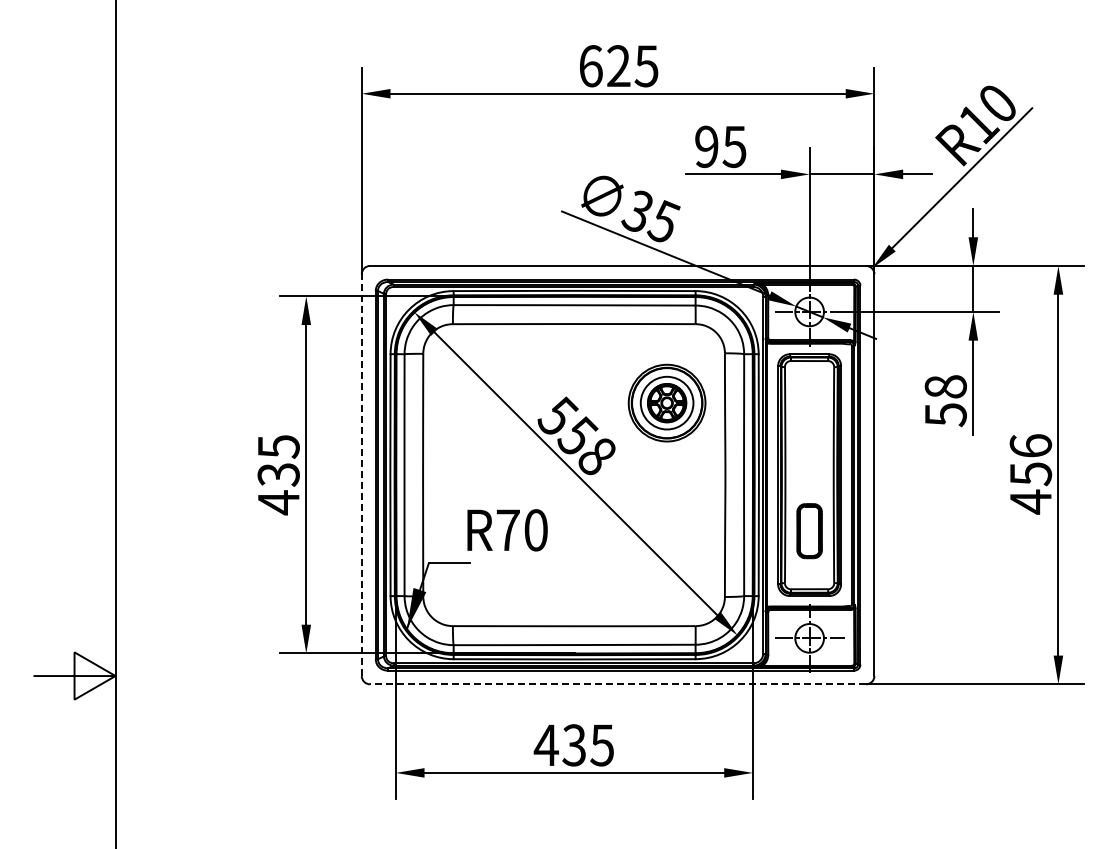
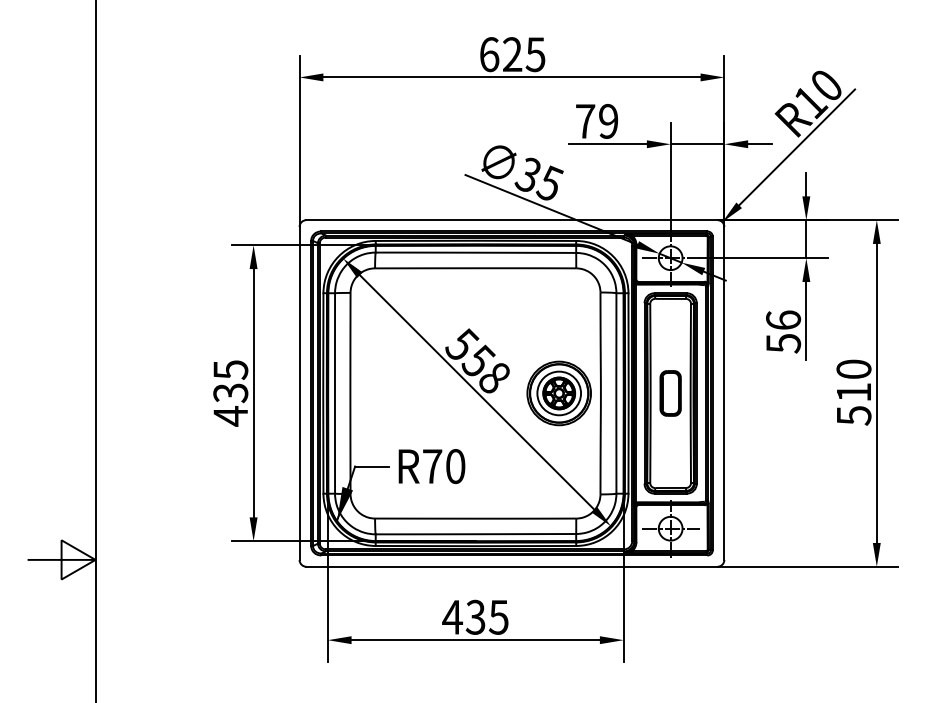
text: (720, 146) -> (596, 121), 95 -> 79
text: (945, 386) -> (783, 320), 58 -> 56
part: (666, 402) -> (558, 392), moved
text: (1030, 474) -> (853, 392), 456 -> 510
line: (361, 475) -> (299, 393), dashed -> solid
text: (507, 530) -> (431, 466), moved
part: (809, 531) -> (670, 393), moved
line: (617, 684) -> (511, 566), dashed -> solid

